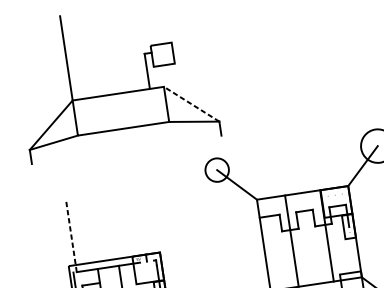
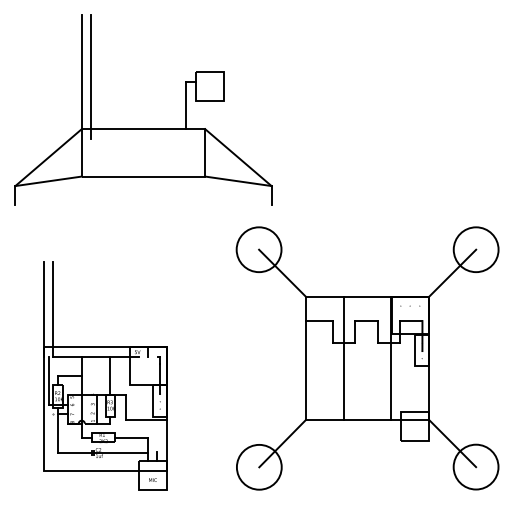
line: (74, 60) -> (91, 76), added
line: (191, 104) -> (238, 157), dashed -> solid
circle: (216, 170) -> (258, 249), size x1.43
line: (64, 237) -> (43, 308), added
line: (71, 237) -> (53, 309), dashed -> solid

